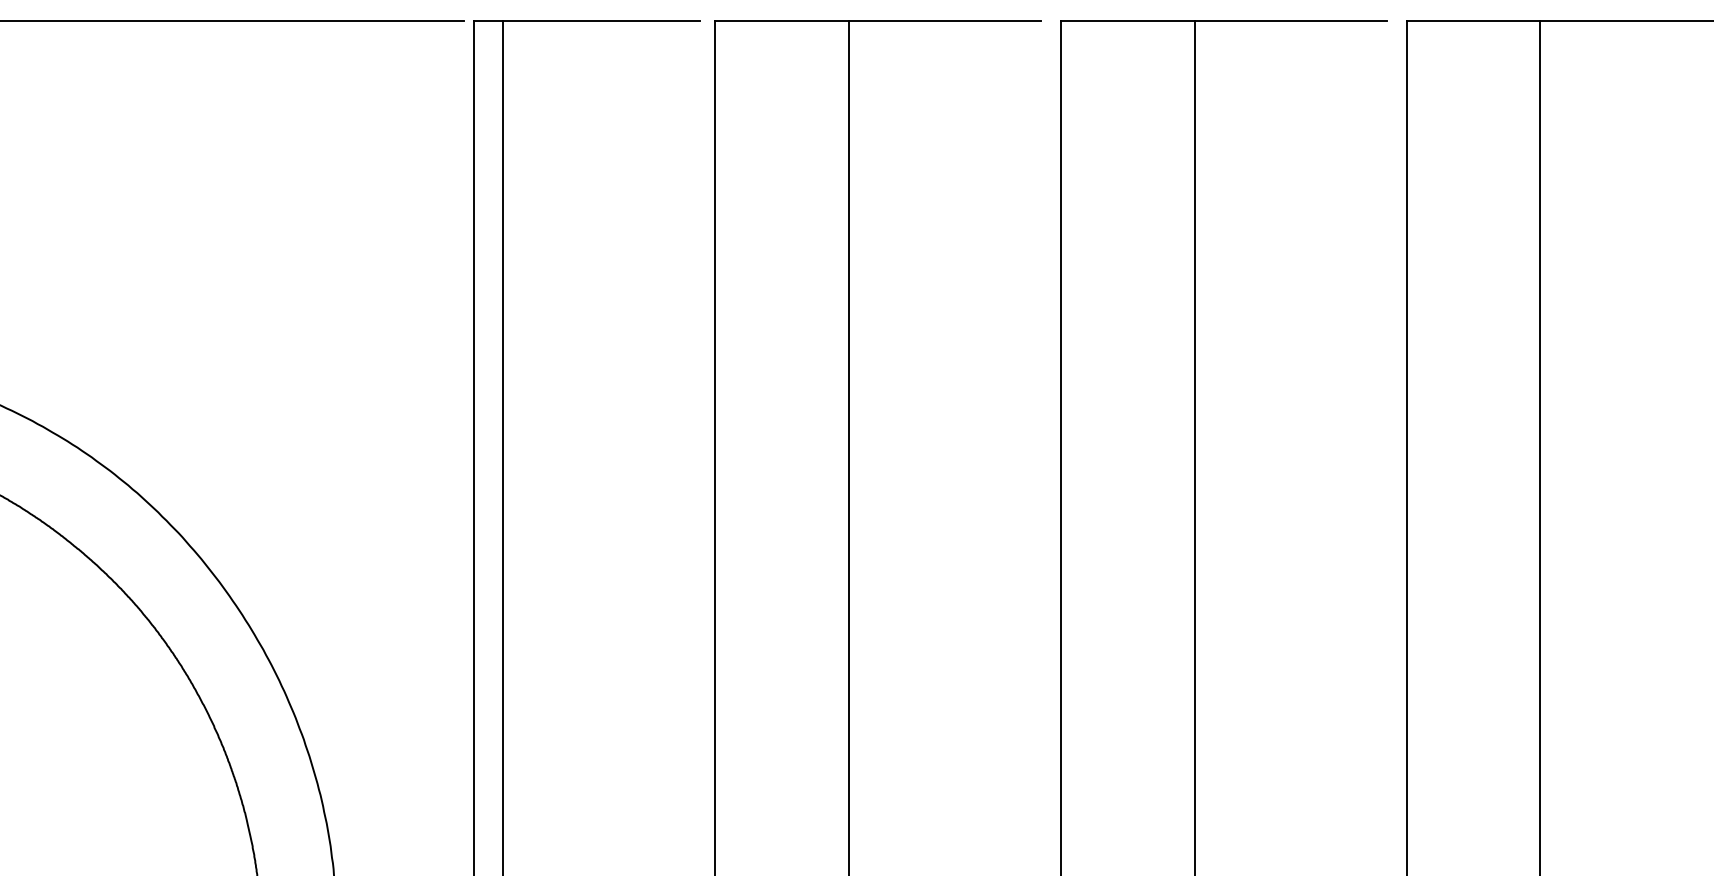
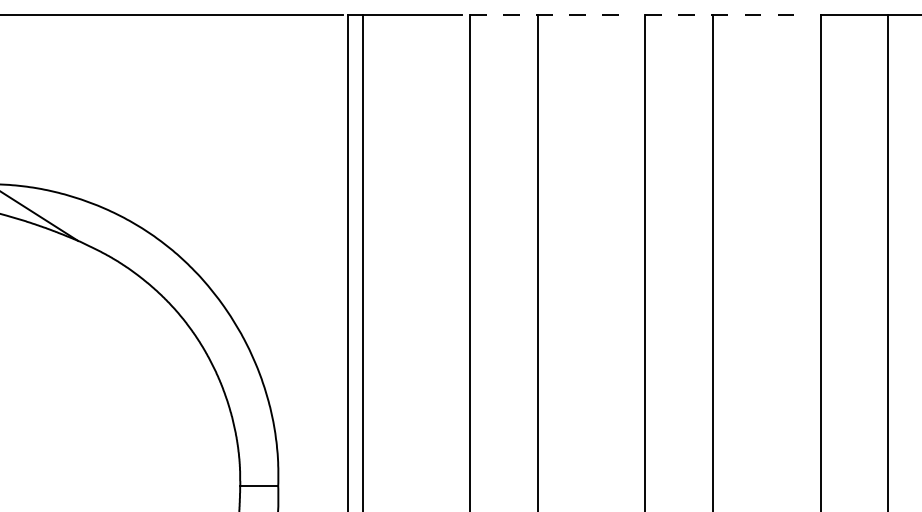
line: (877, 21) -> (552, 15), solid -> dashed
line: (1224, 21) -> (728, 15), solid -> dashed

